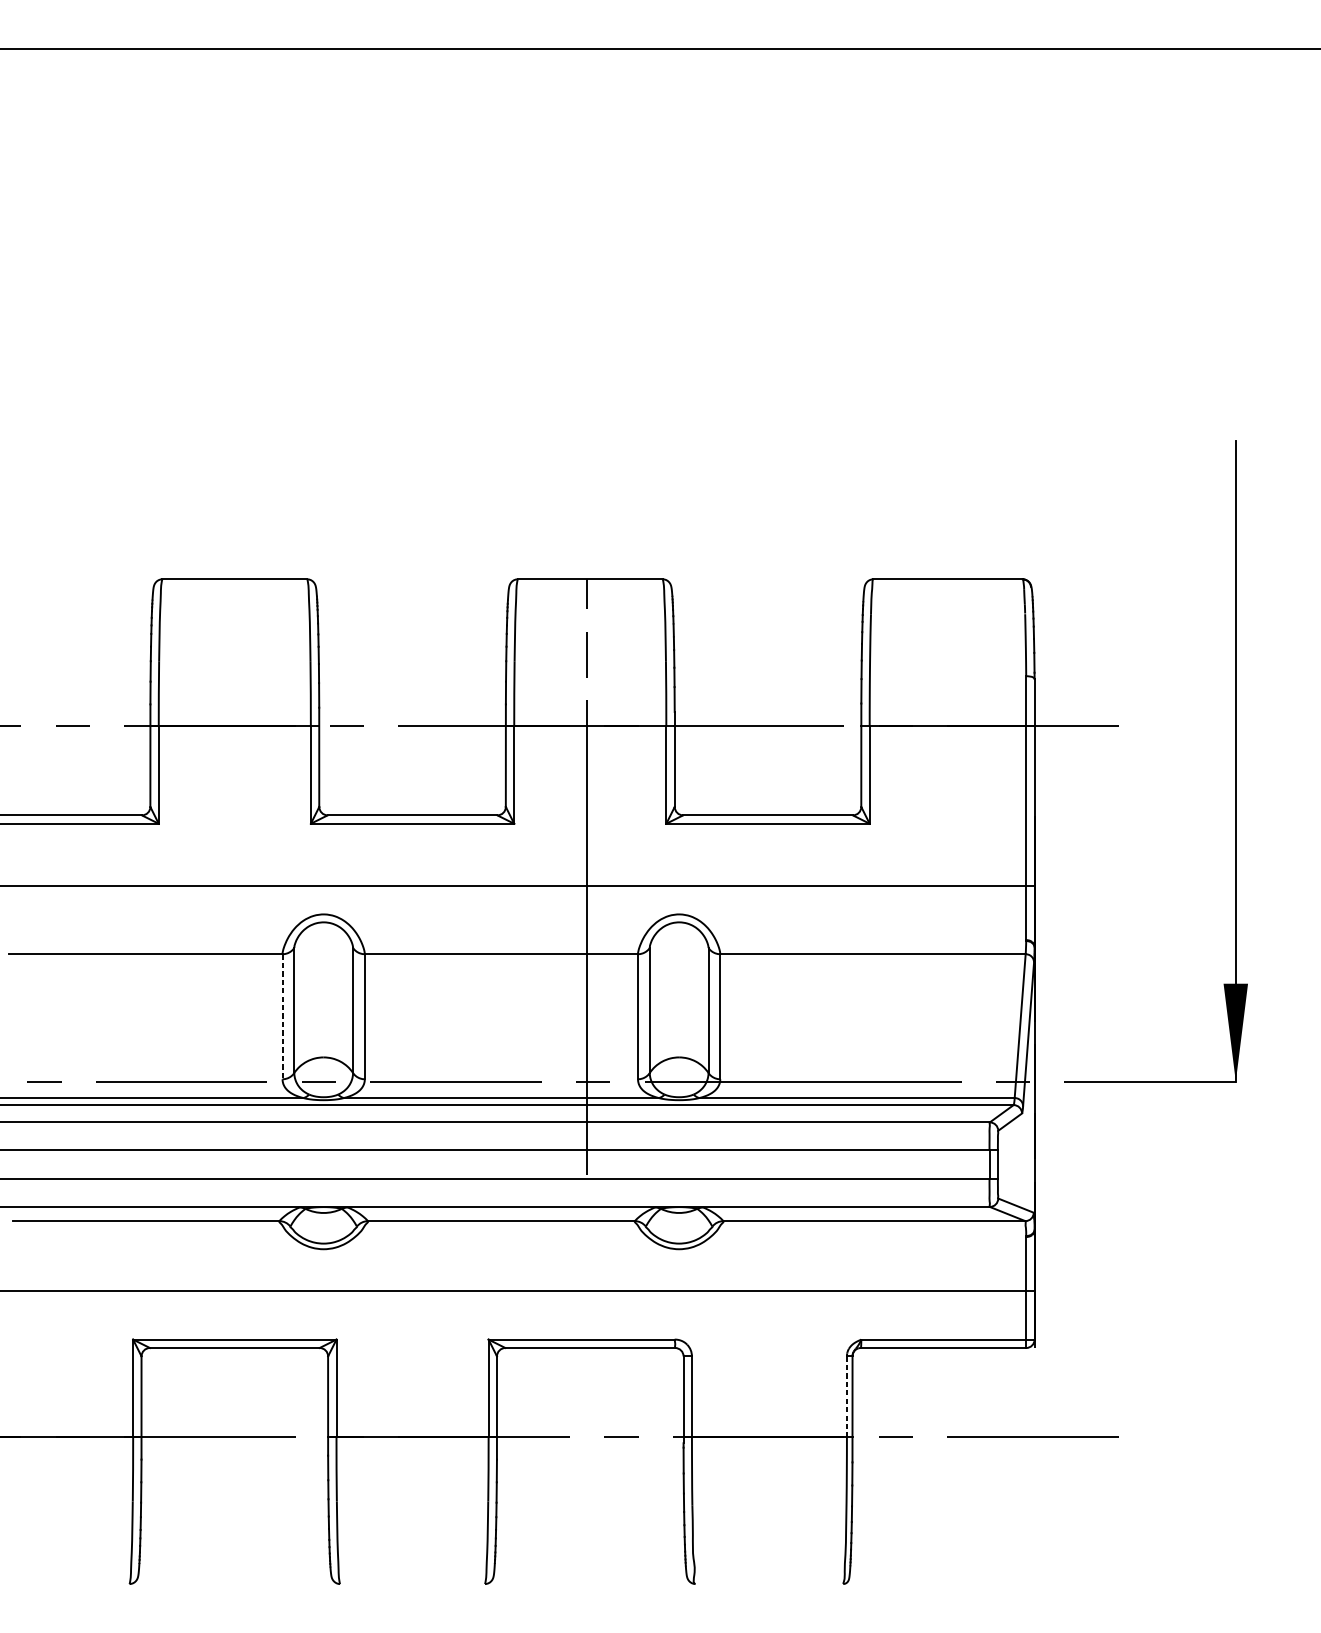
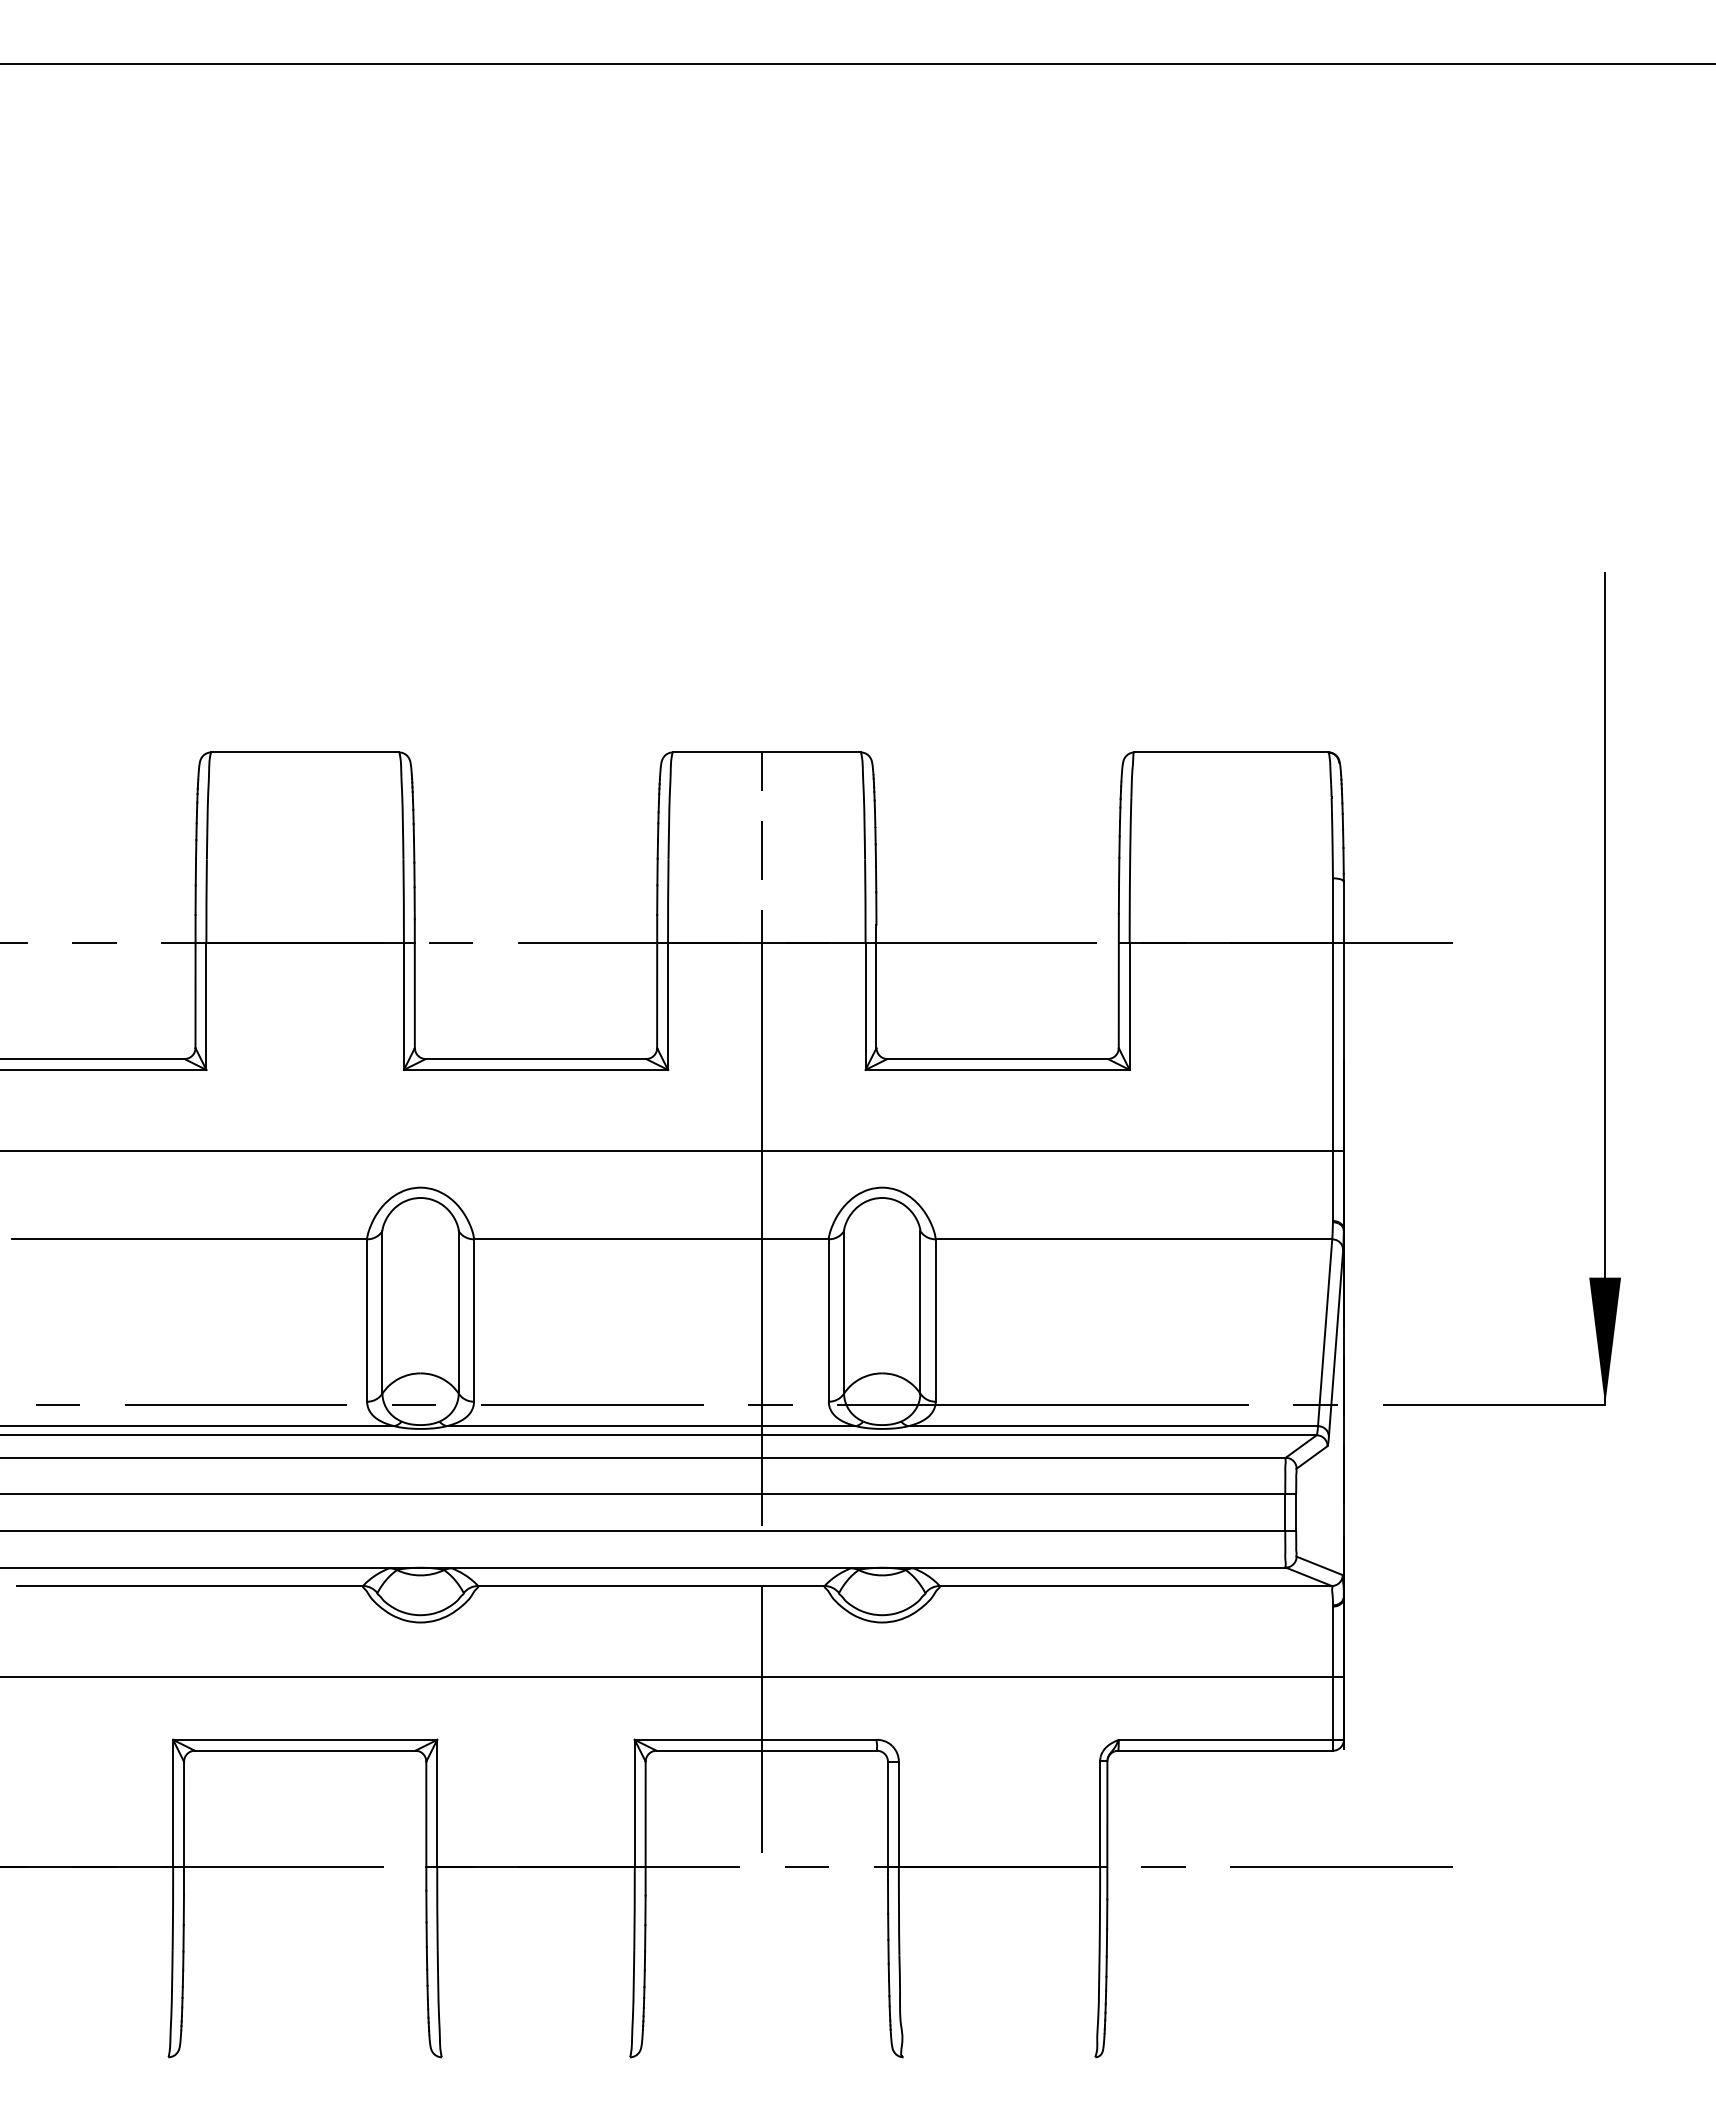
line: (282, 1017) -> (367, 1321), dashed -> solid
line: (586, 1329) -> (762, 1726), added
line: (847, 1396) -> (1100, 1813), dashed -> solid

